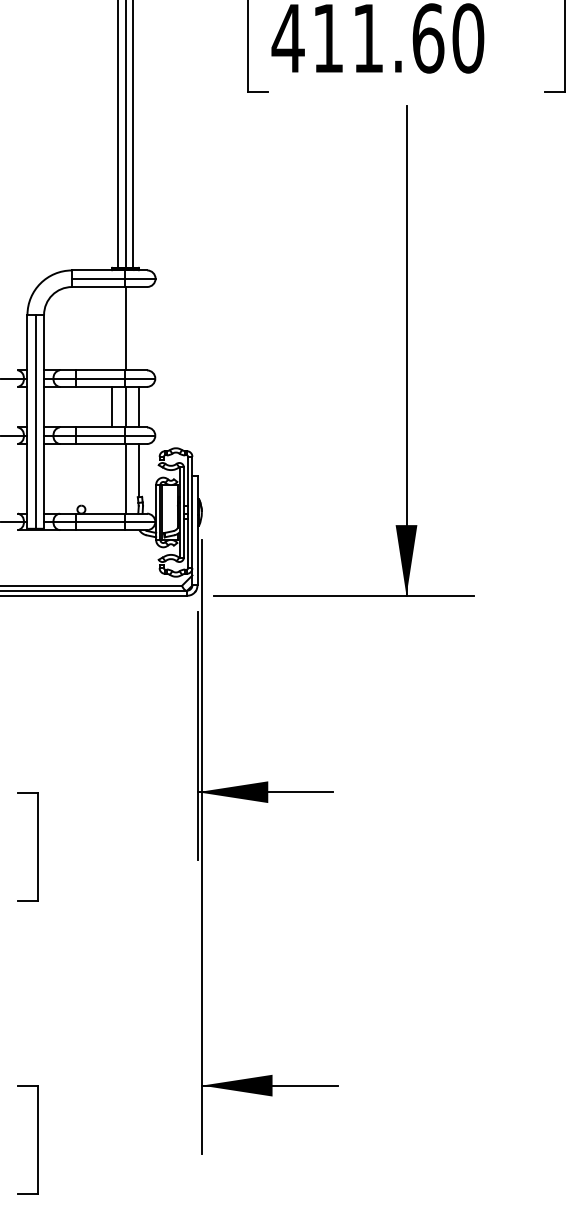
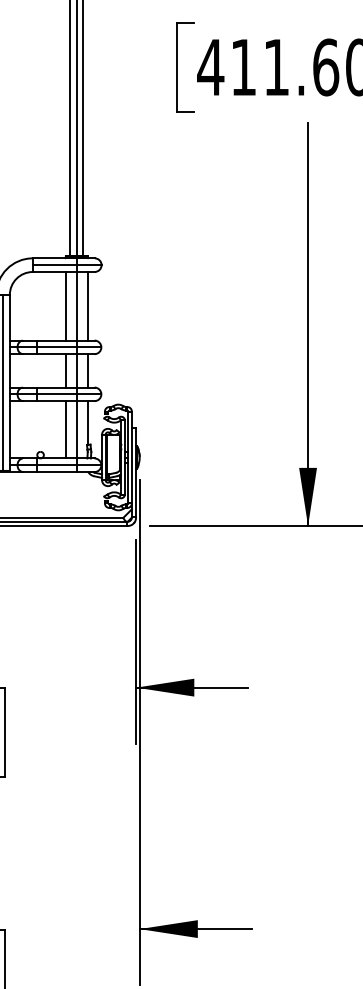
line: (111, 328) -> (65, 306), added
line: (139, 328) -> (88, 306), added
line: (111, 478) -> (65, 429), added

